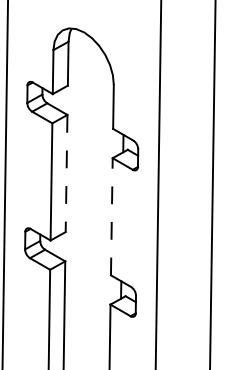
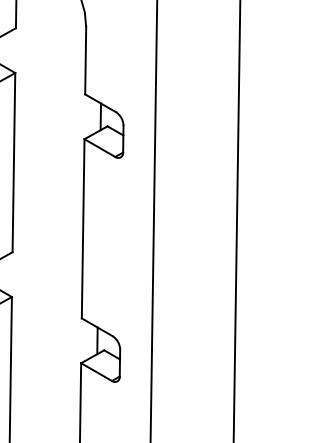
line: (66, 173) -> (13, 162), dashed -> solid
line: (111, 216) -> (82, 228), dashed -> solid

